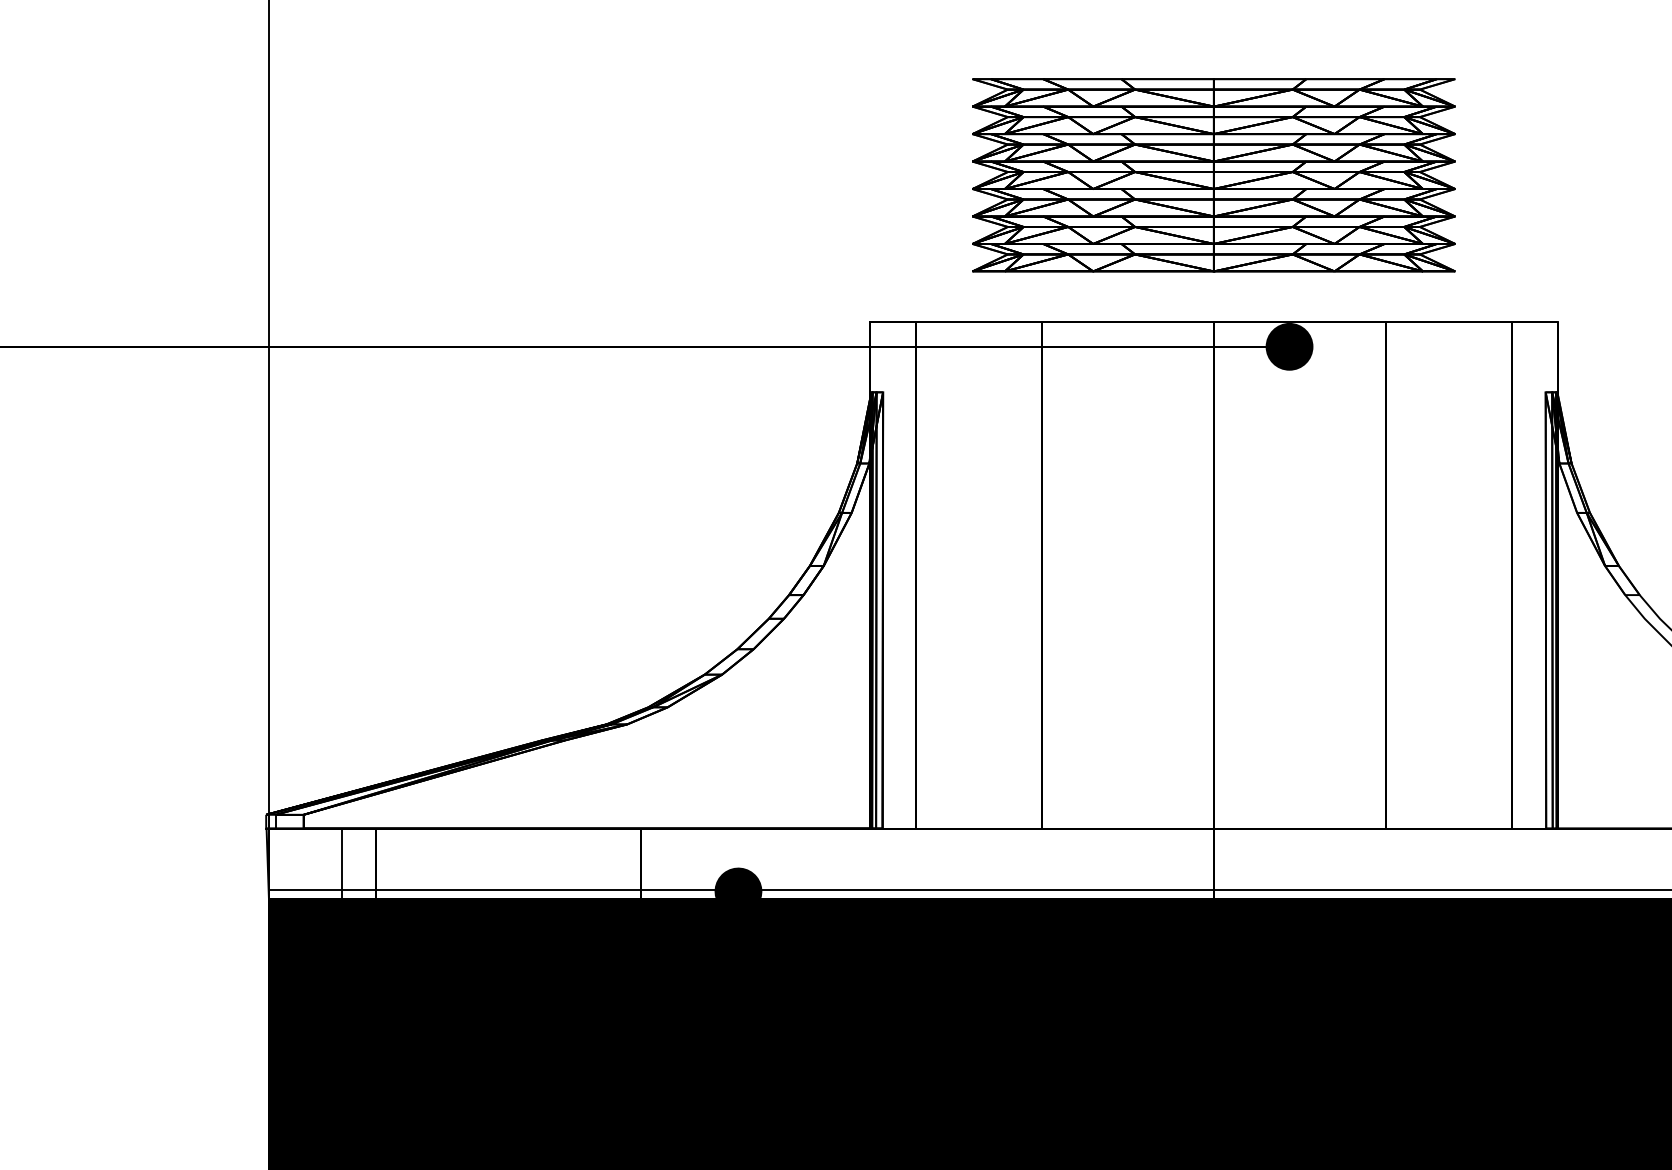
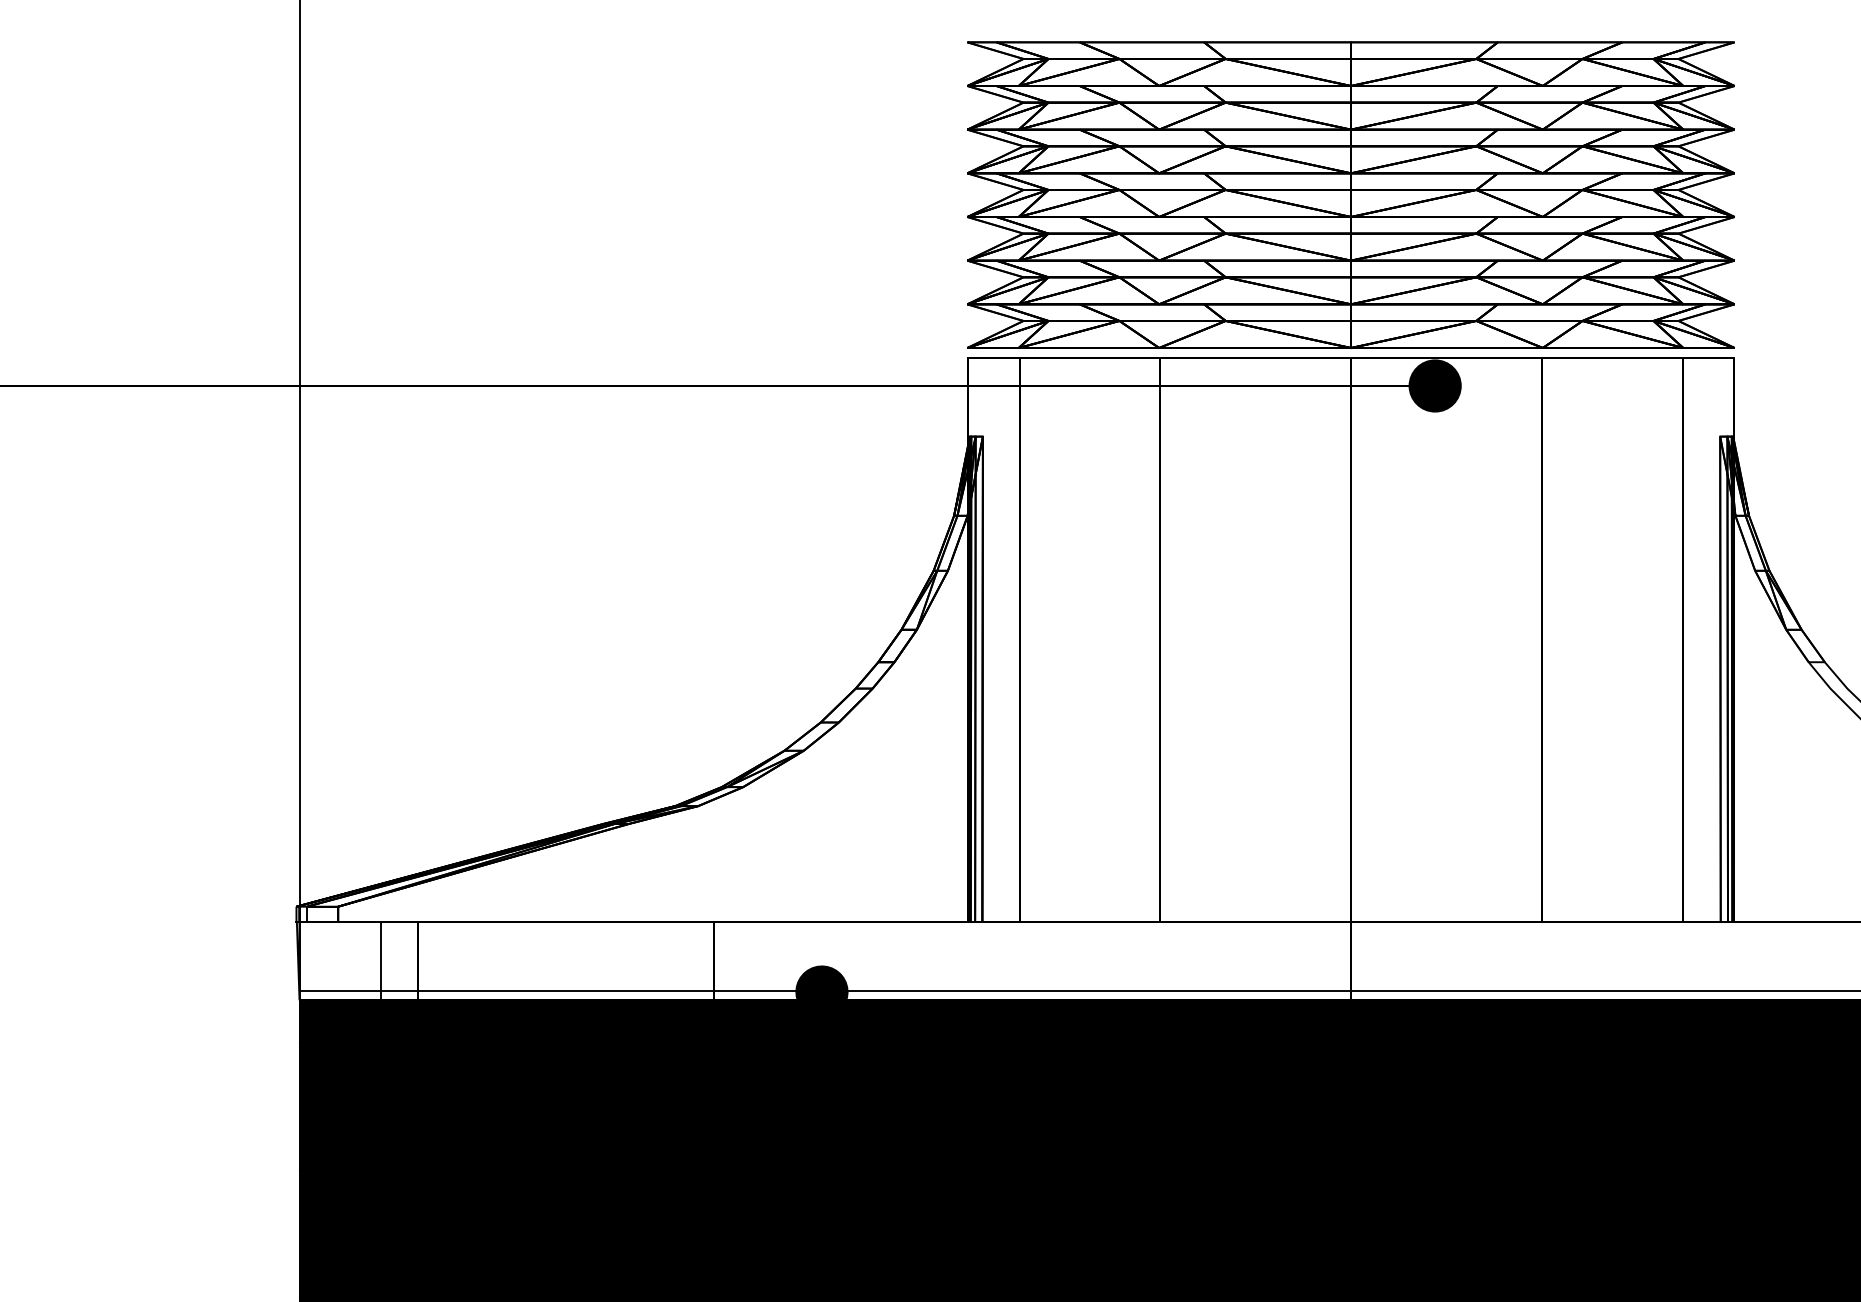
part: (1213, 174) -> (1350, 194), size x1.43

